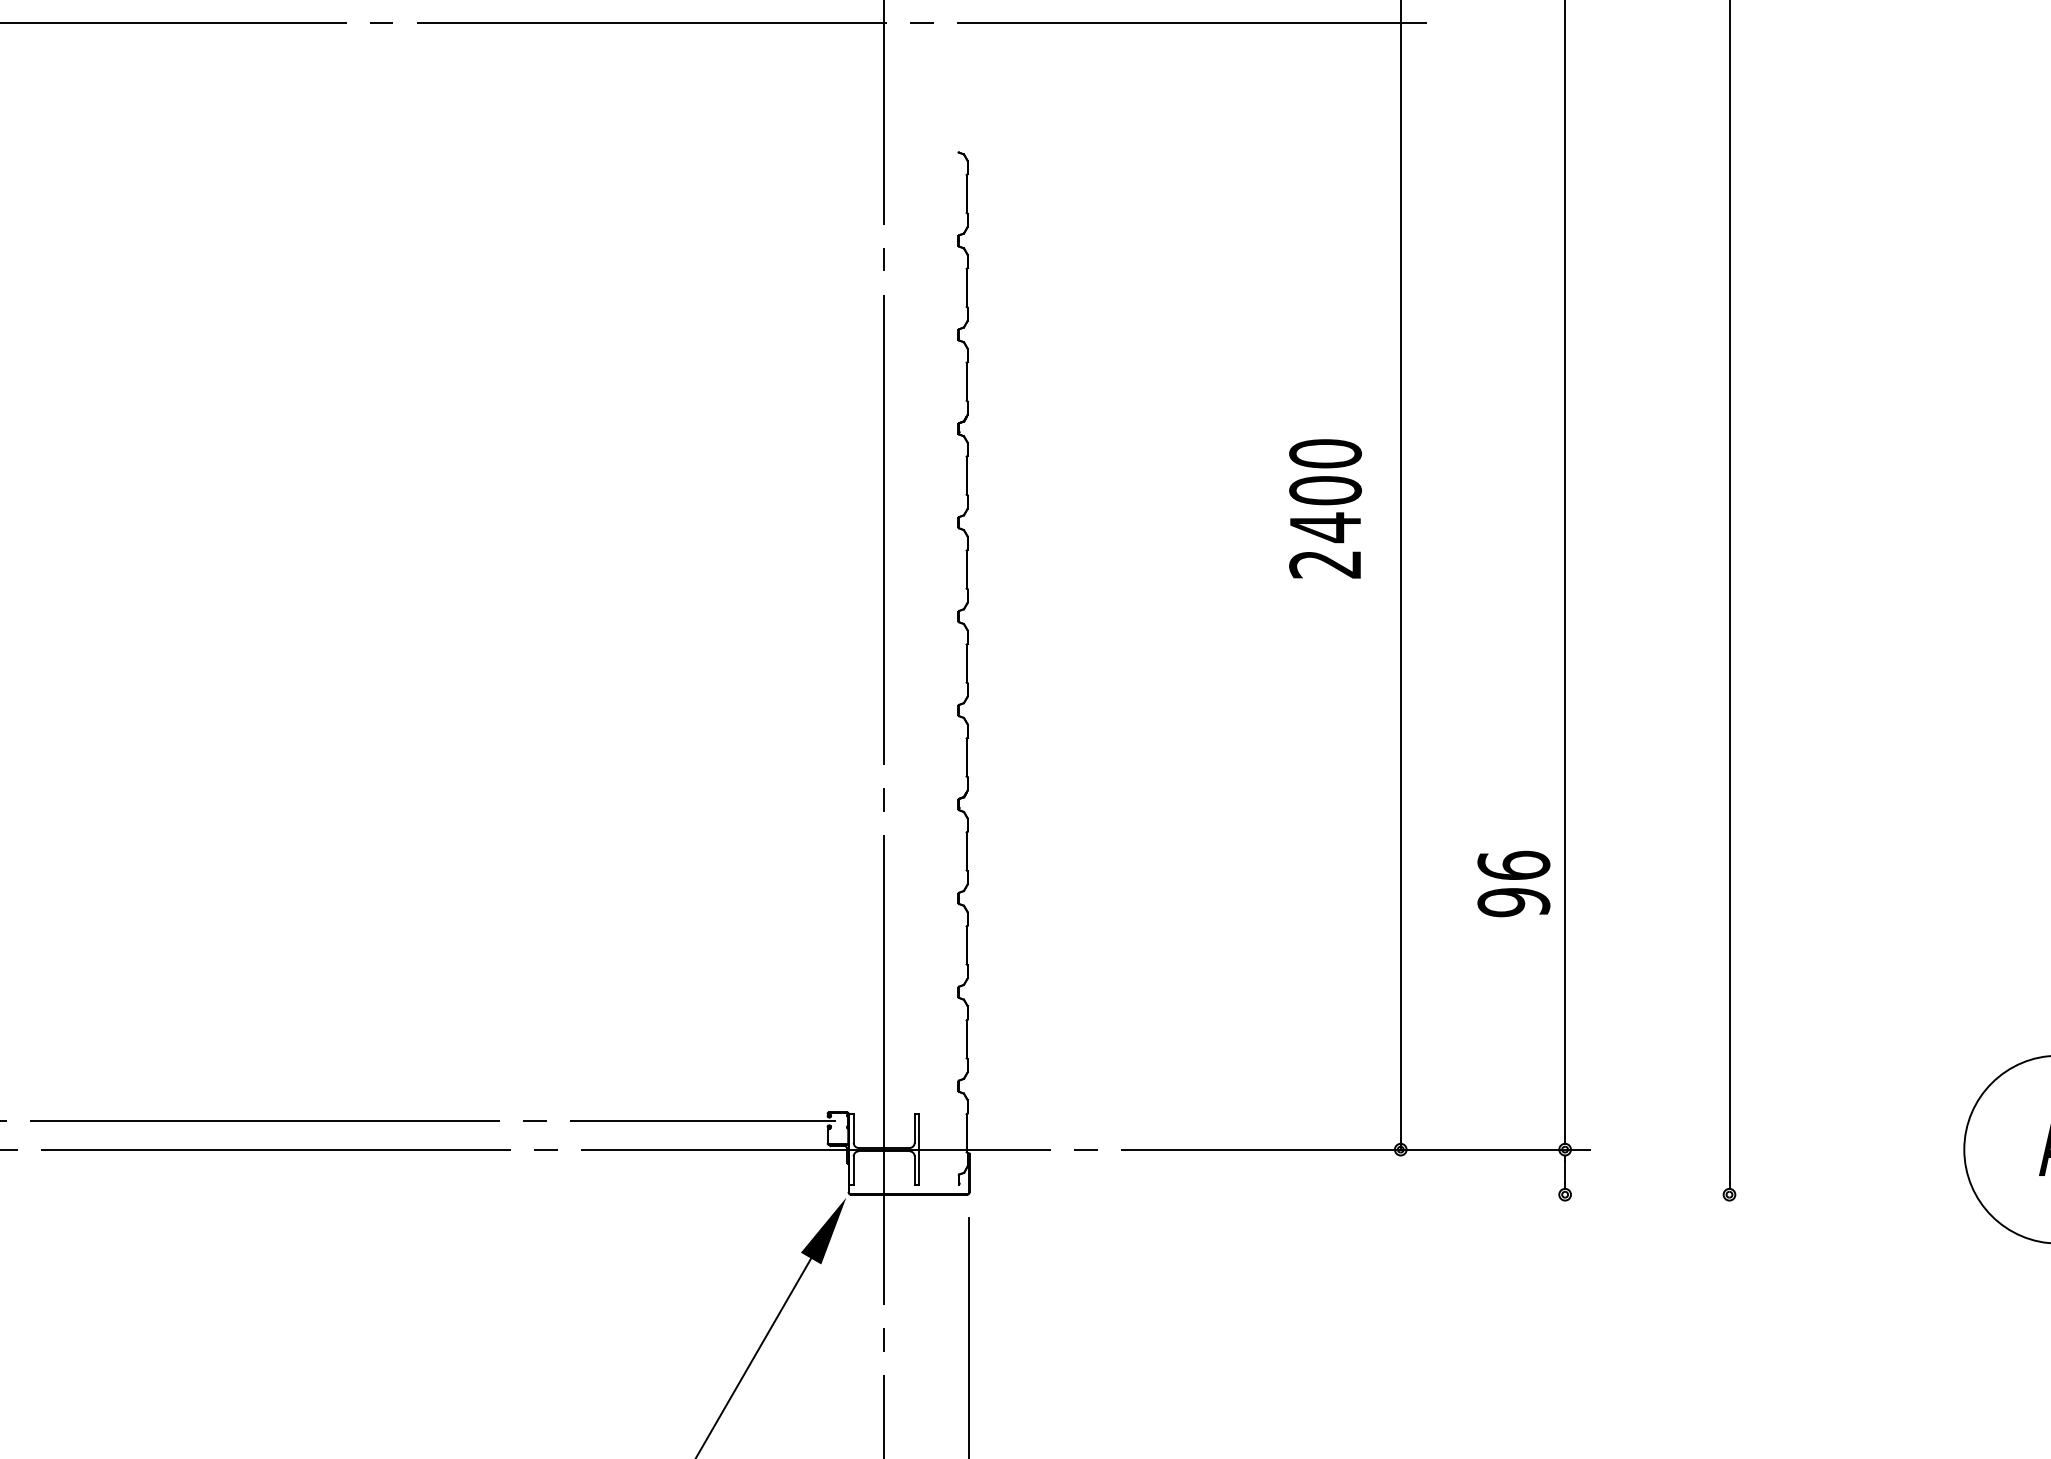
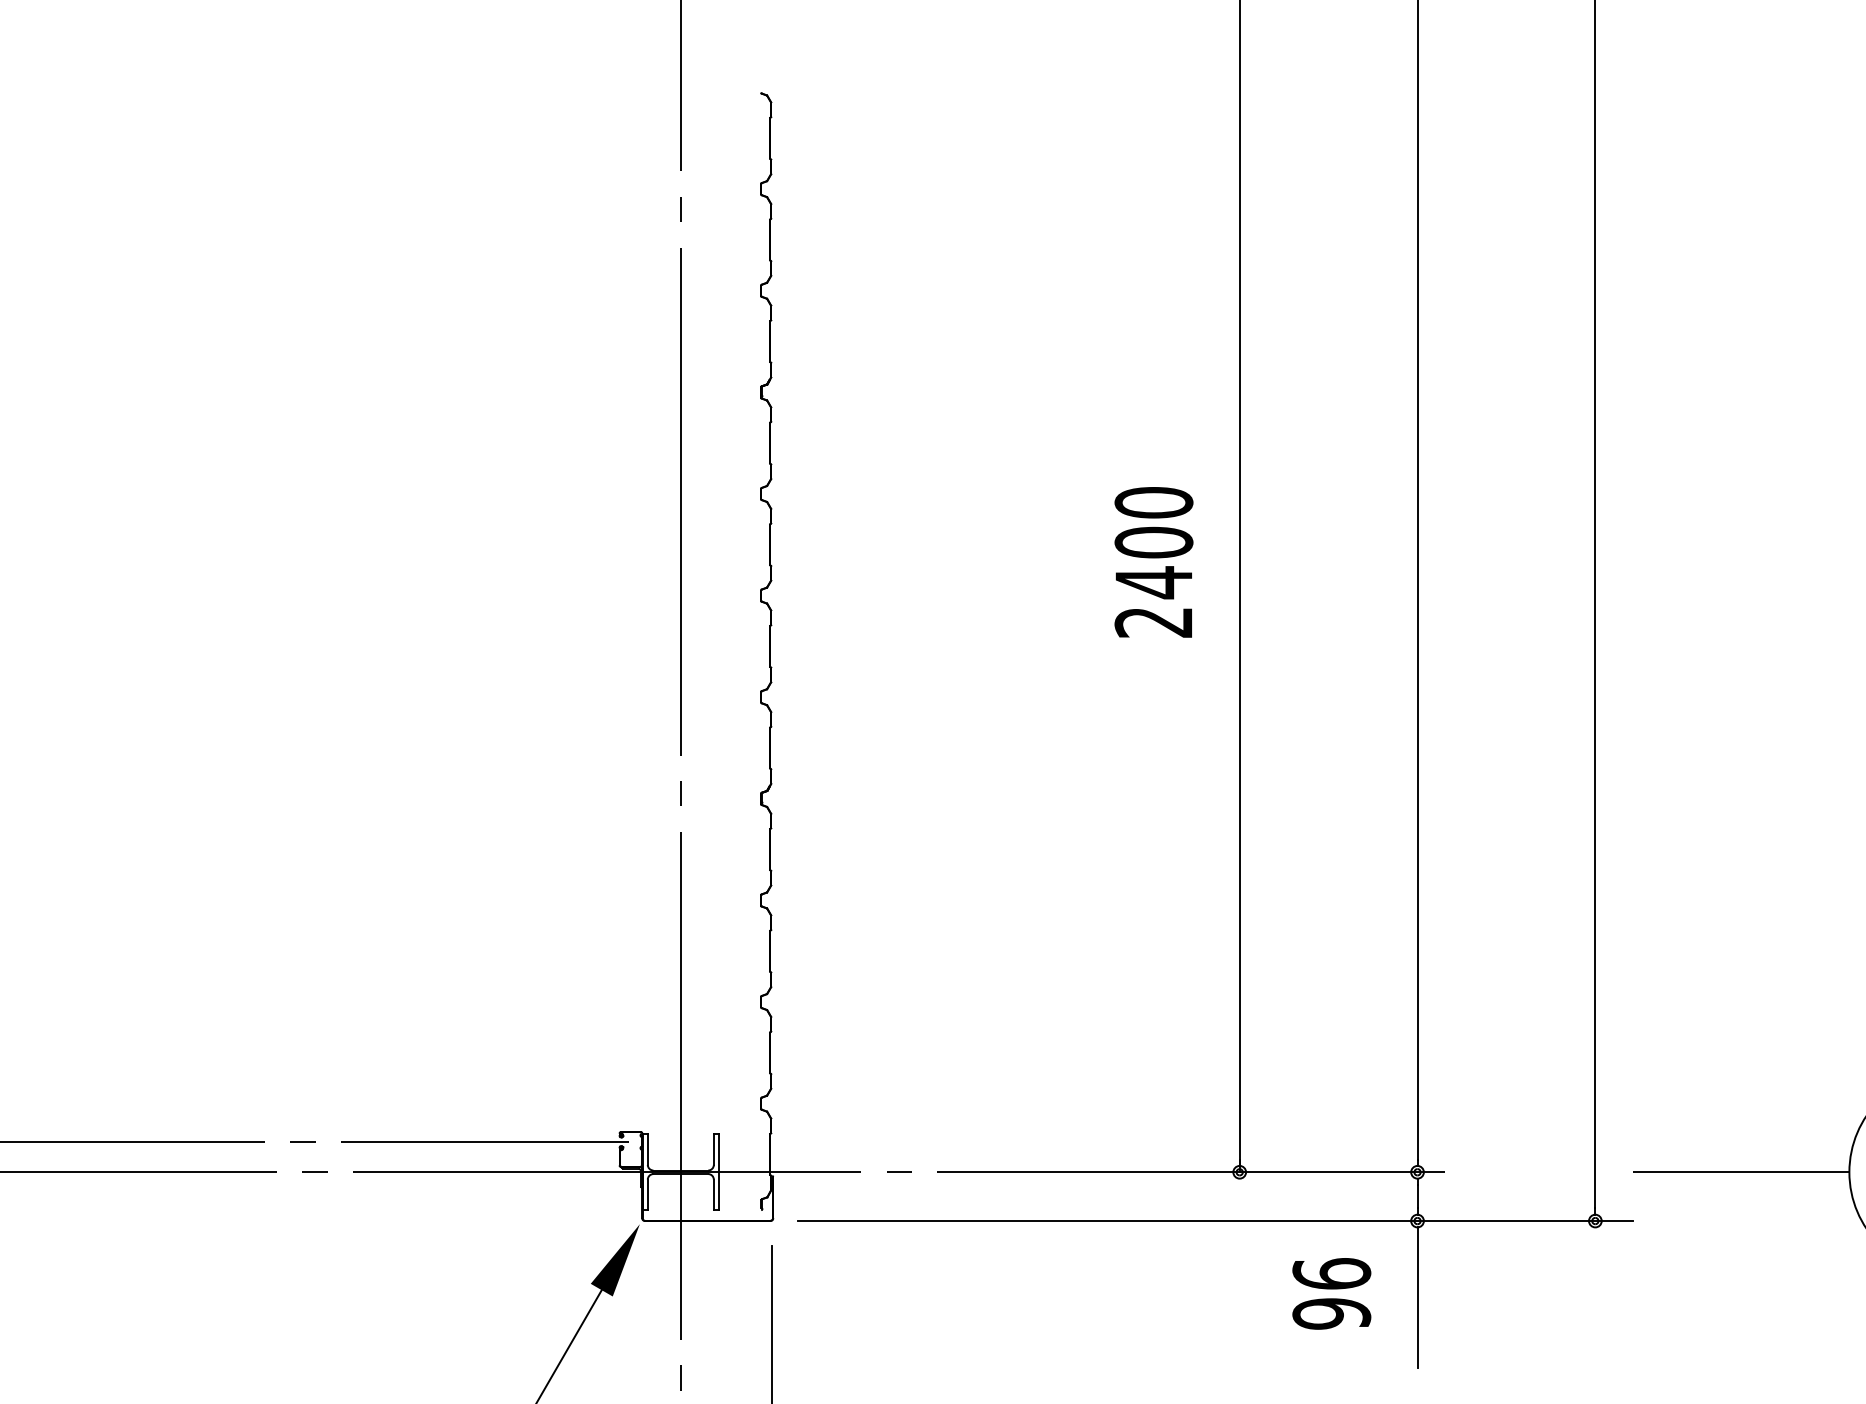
text: (1325, 508) -> (1153, 561), moved
text: (1513, 883) -> (1331, 1293), moved
line: (1864, 1149) -> (1741, 1172), added
line: (1378, 1194) -> (1215, 1220), added
line: (1565, 1265) -> (1417, 1297), added

